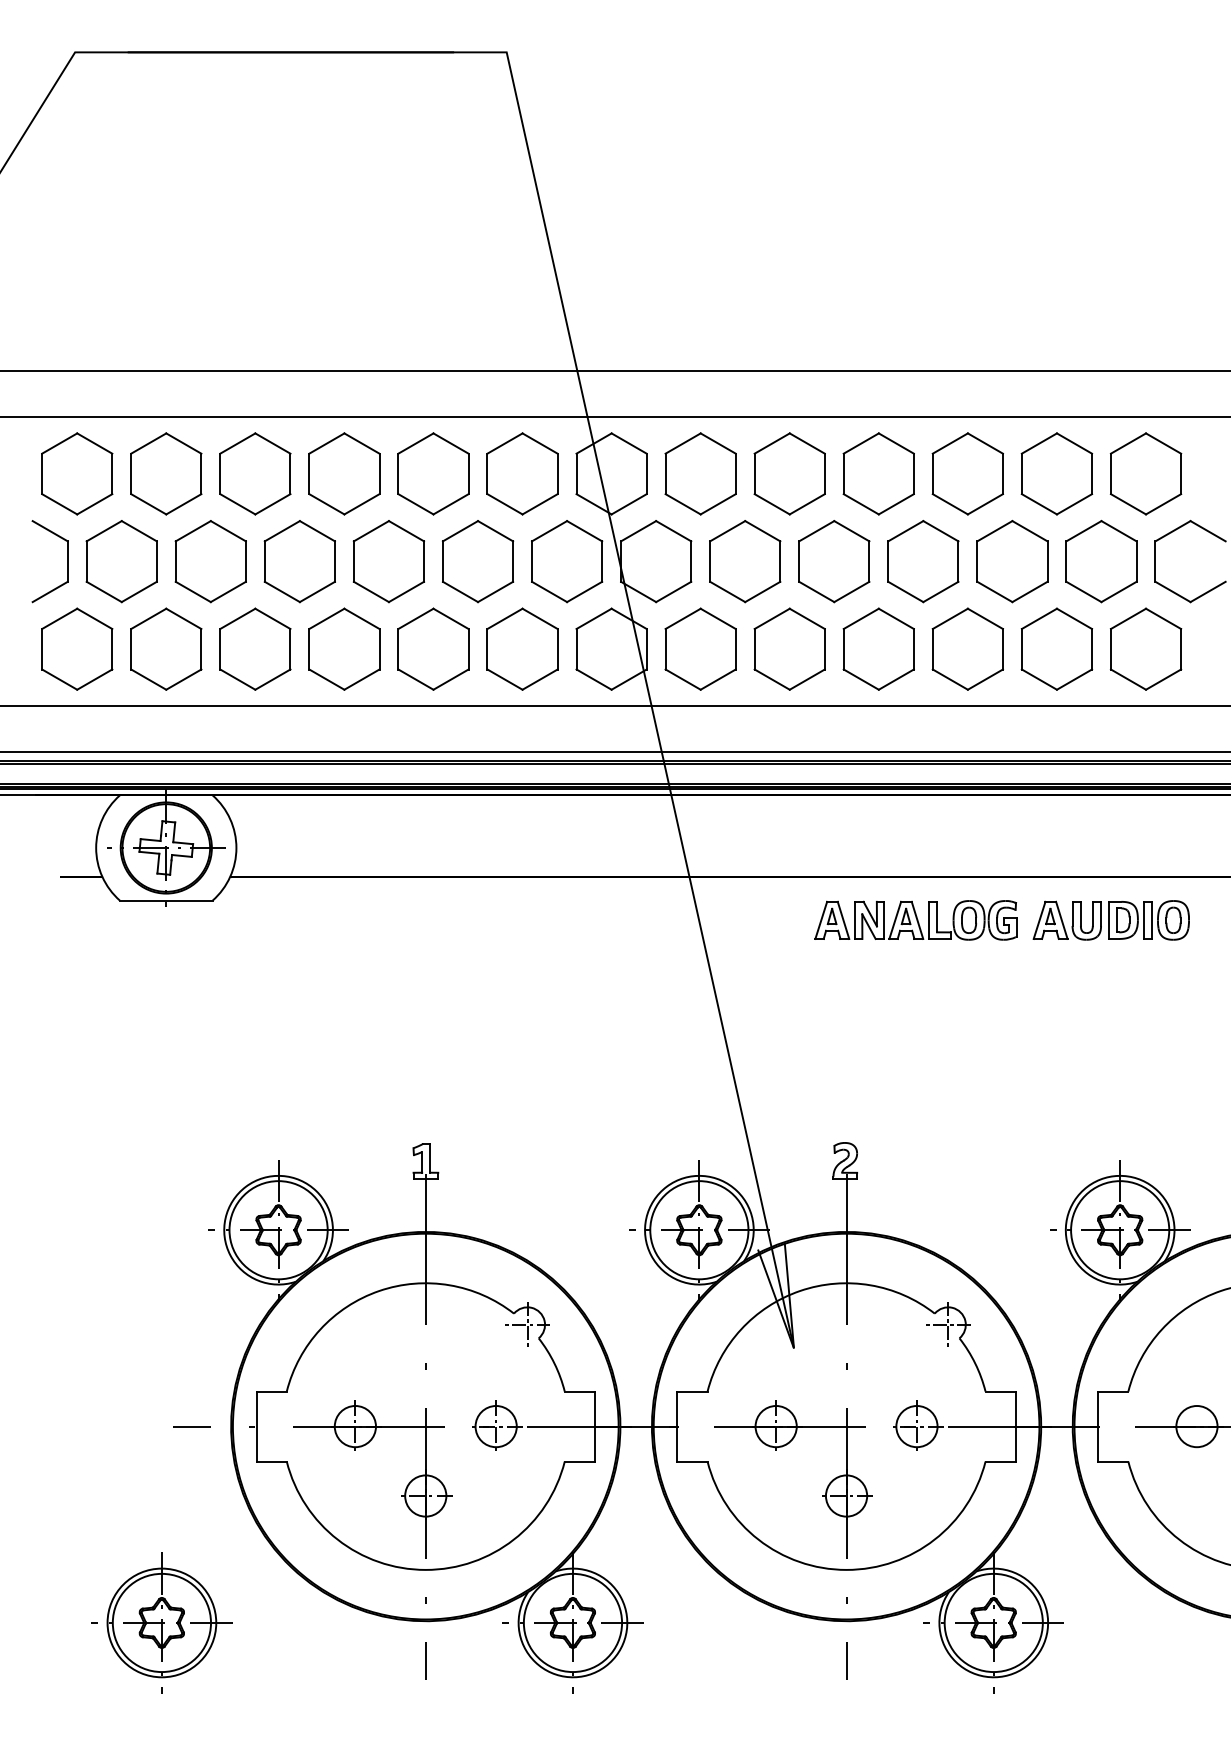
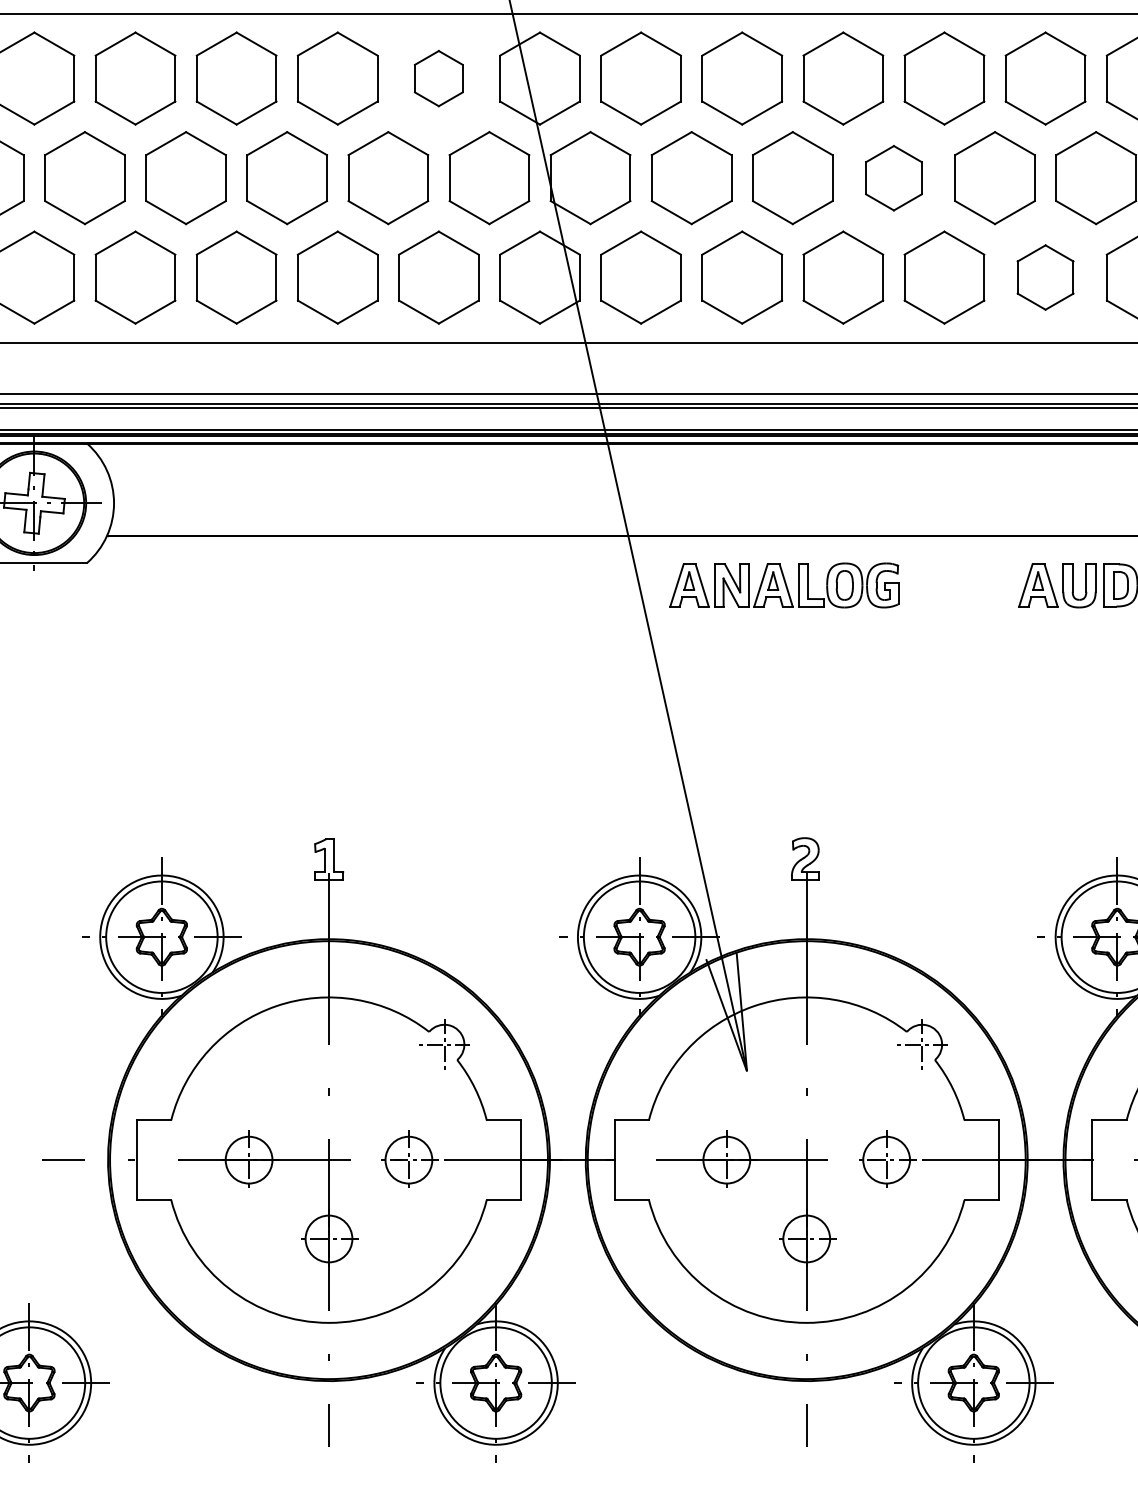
part: (522, 473) -> (438, 78), size x0.6
part: (923, 561) -> (894, 178), size x0.7
part: (1056, 648) -> (1045, 276), size x0.7
part: (915, 920) -> (783, 585), moved

